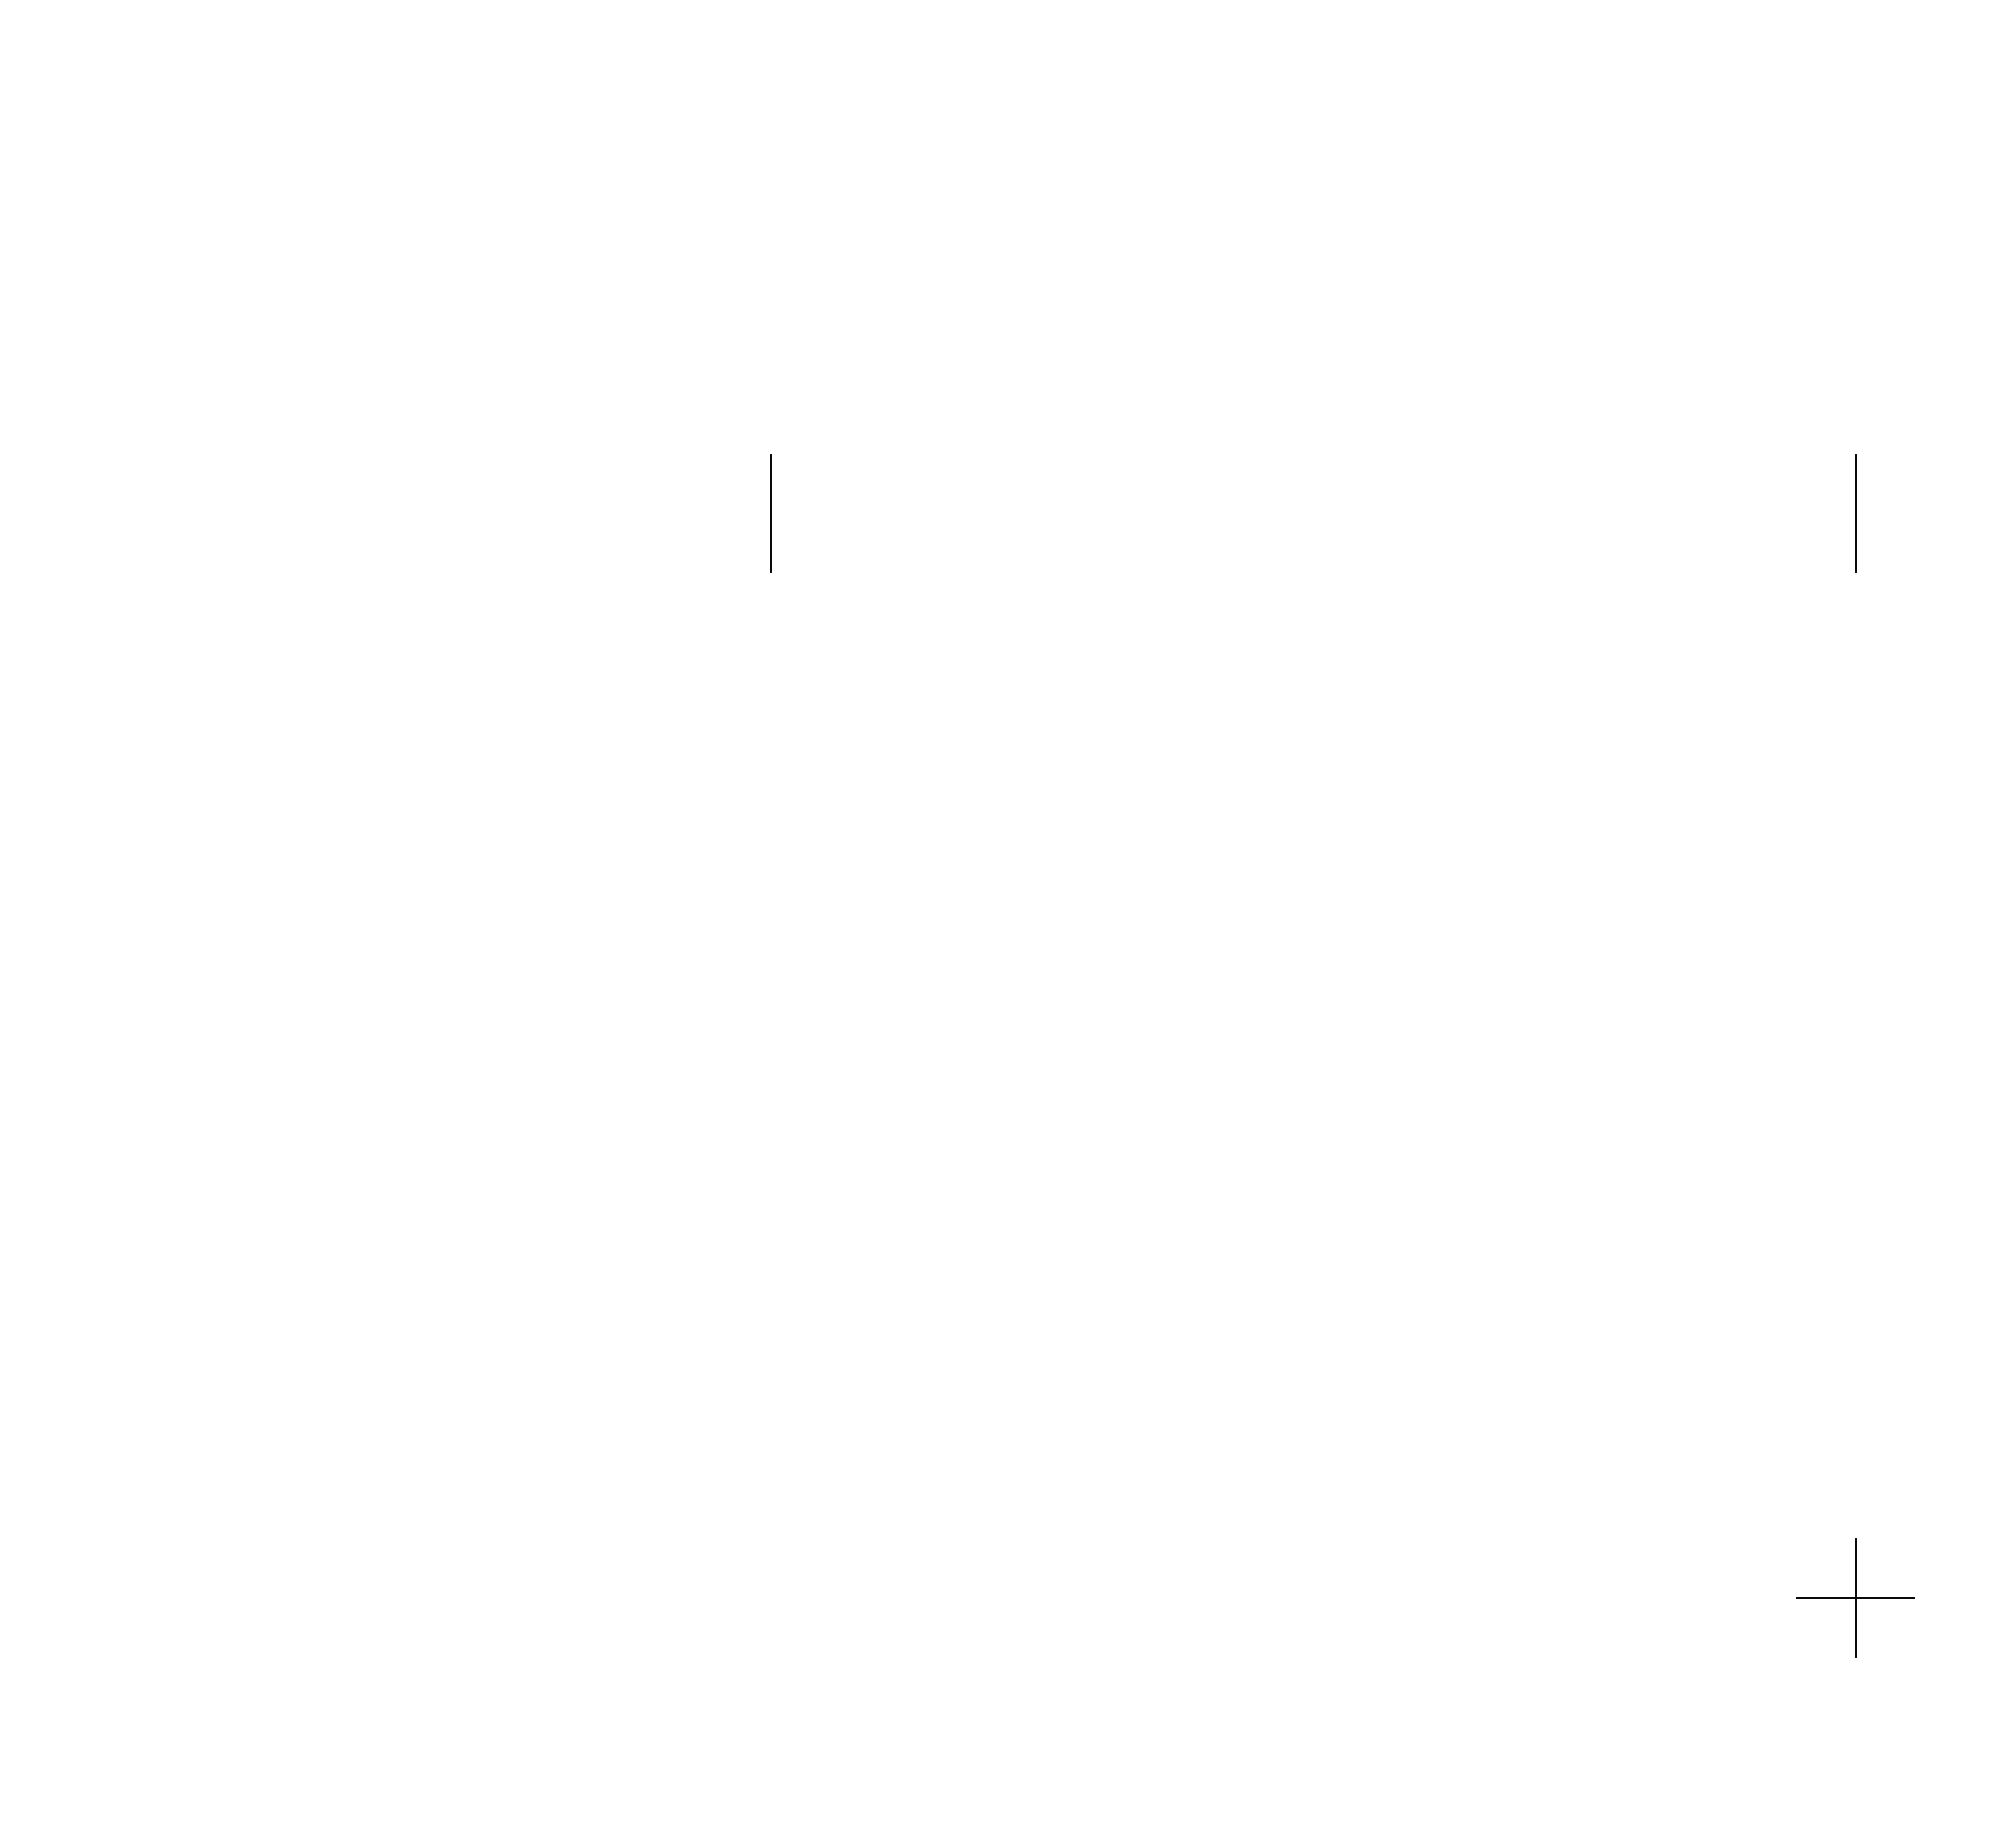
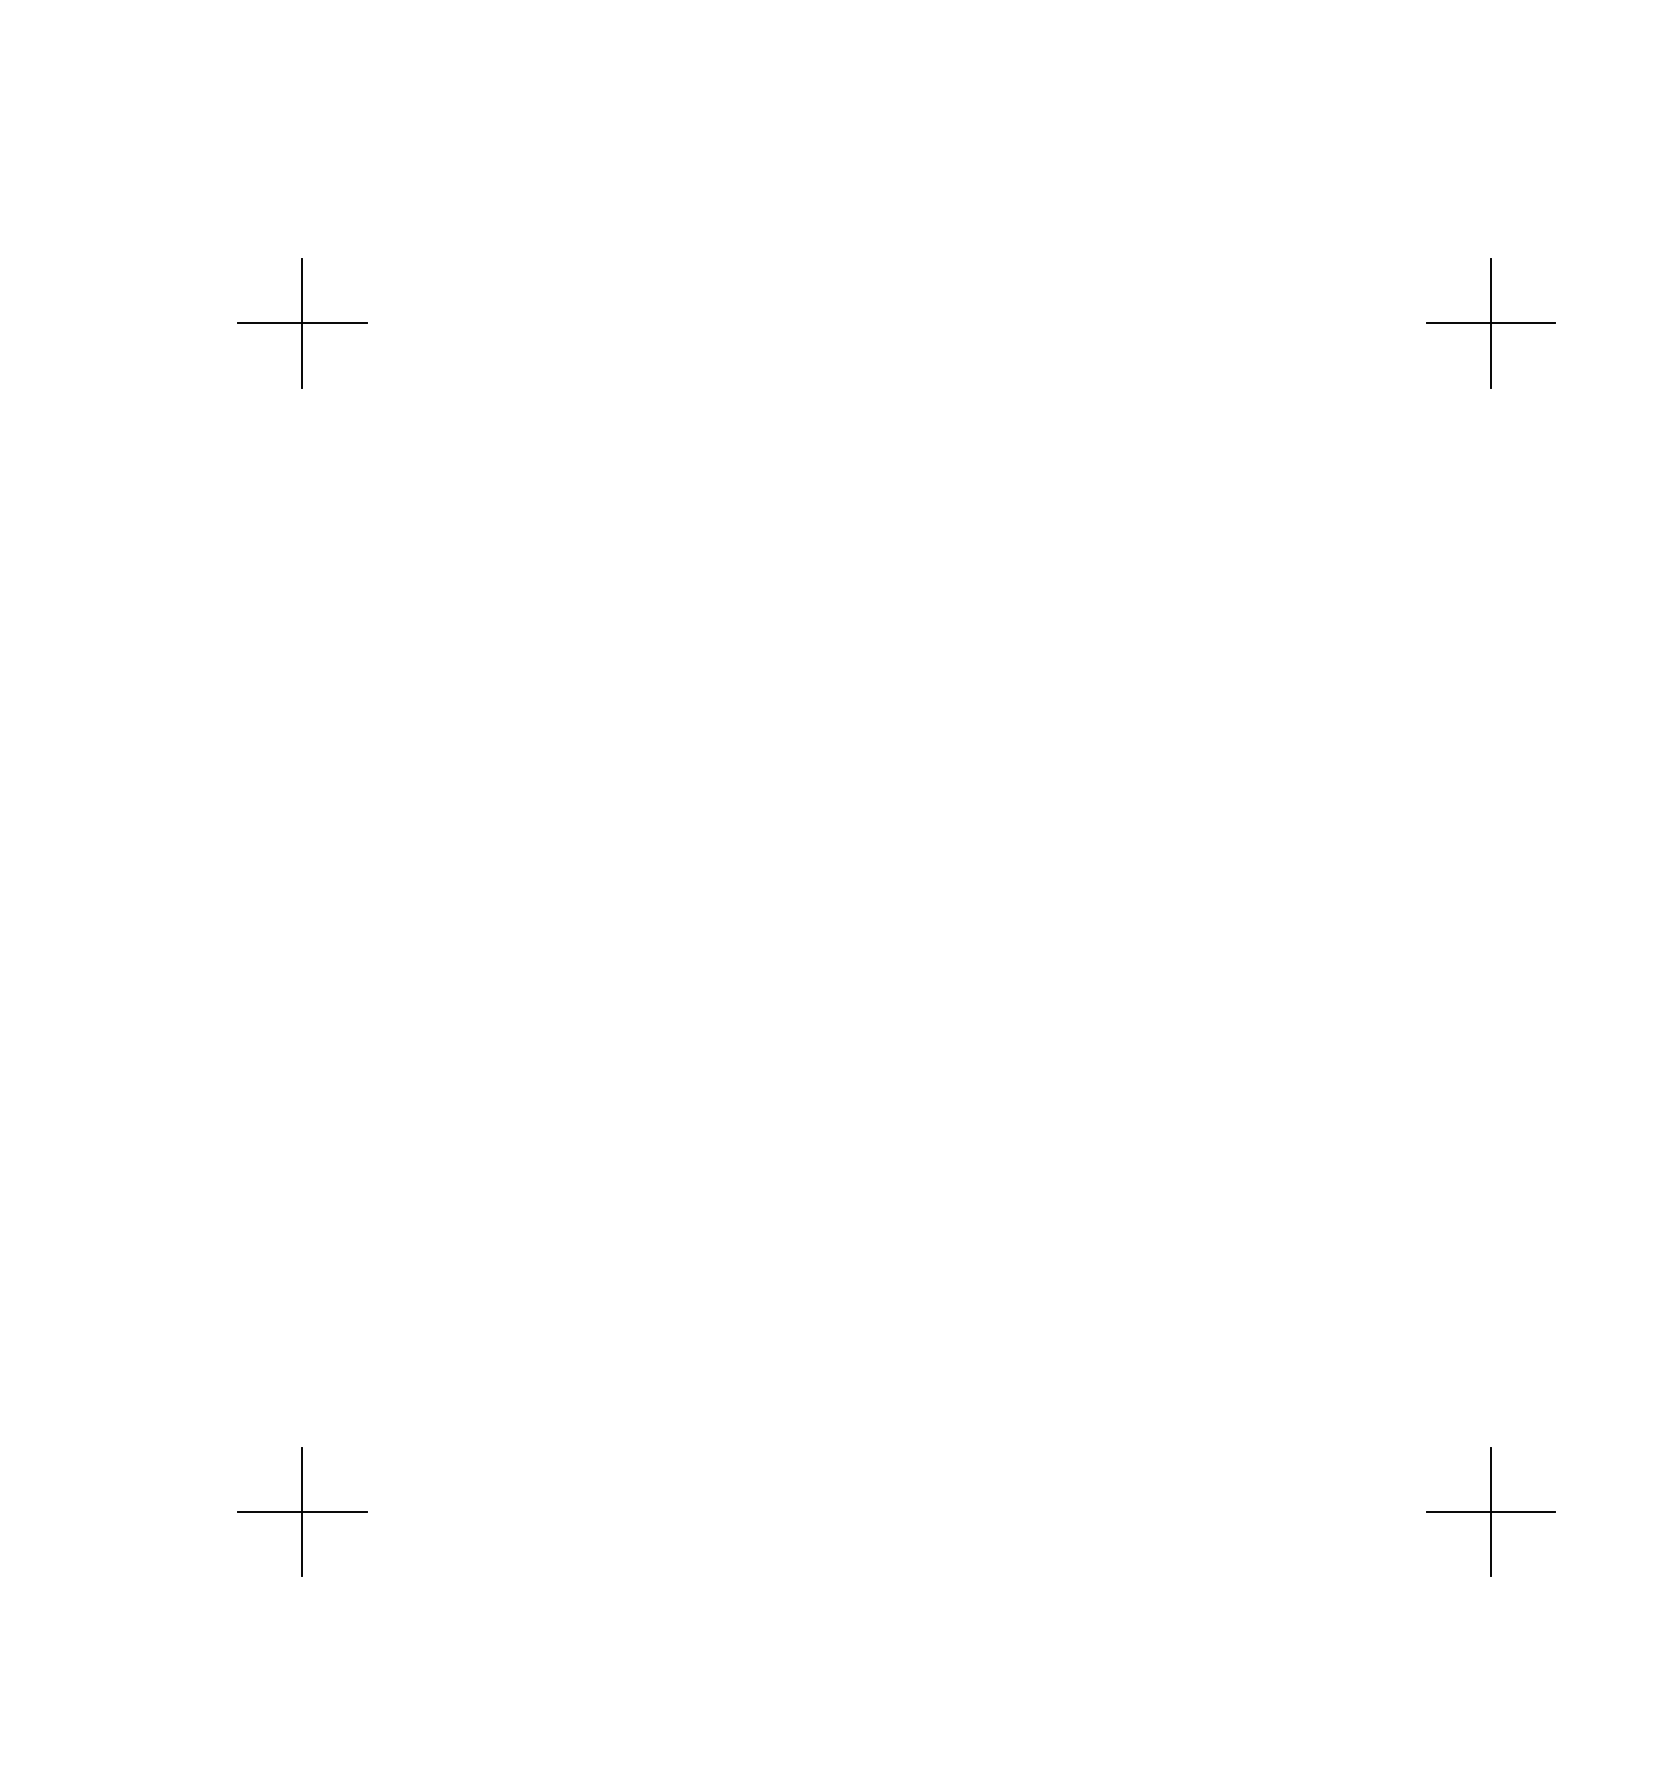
line: (770, 513) -> (301, 323), added
line: (1855, 513) -> (1490, 323), added
part: (770, 1597) -> (301, 1511), added

